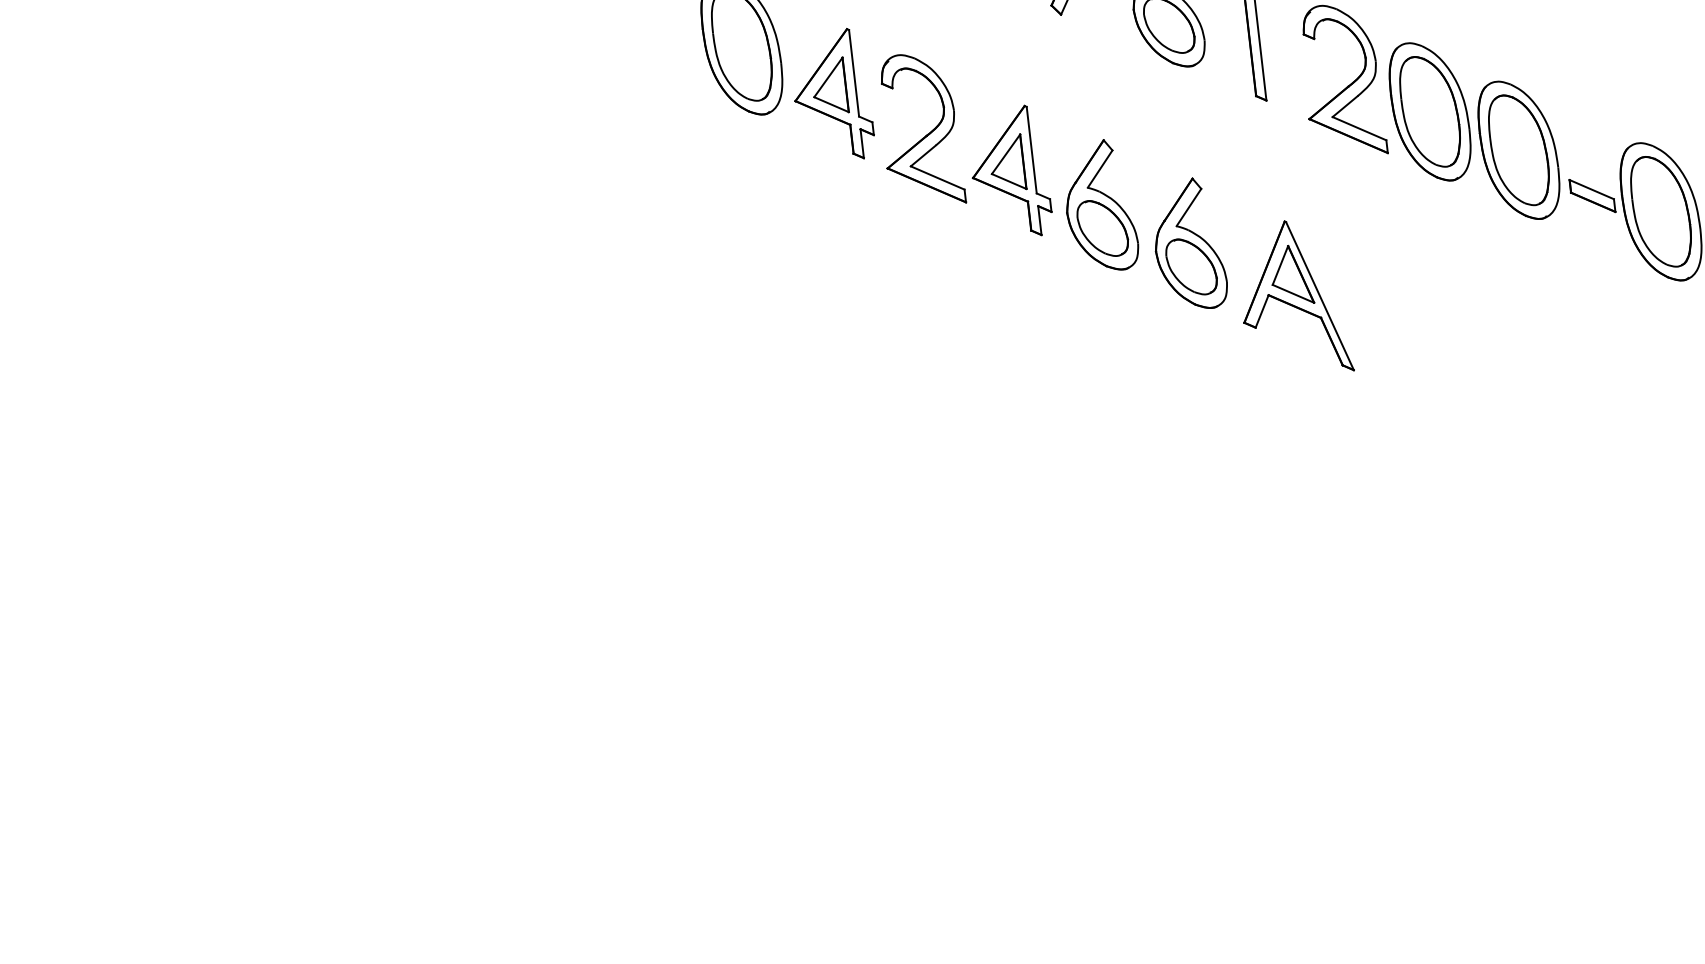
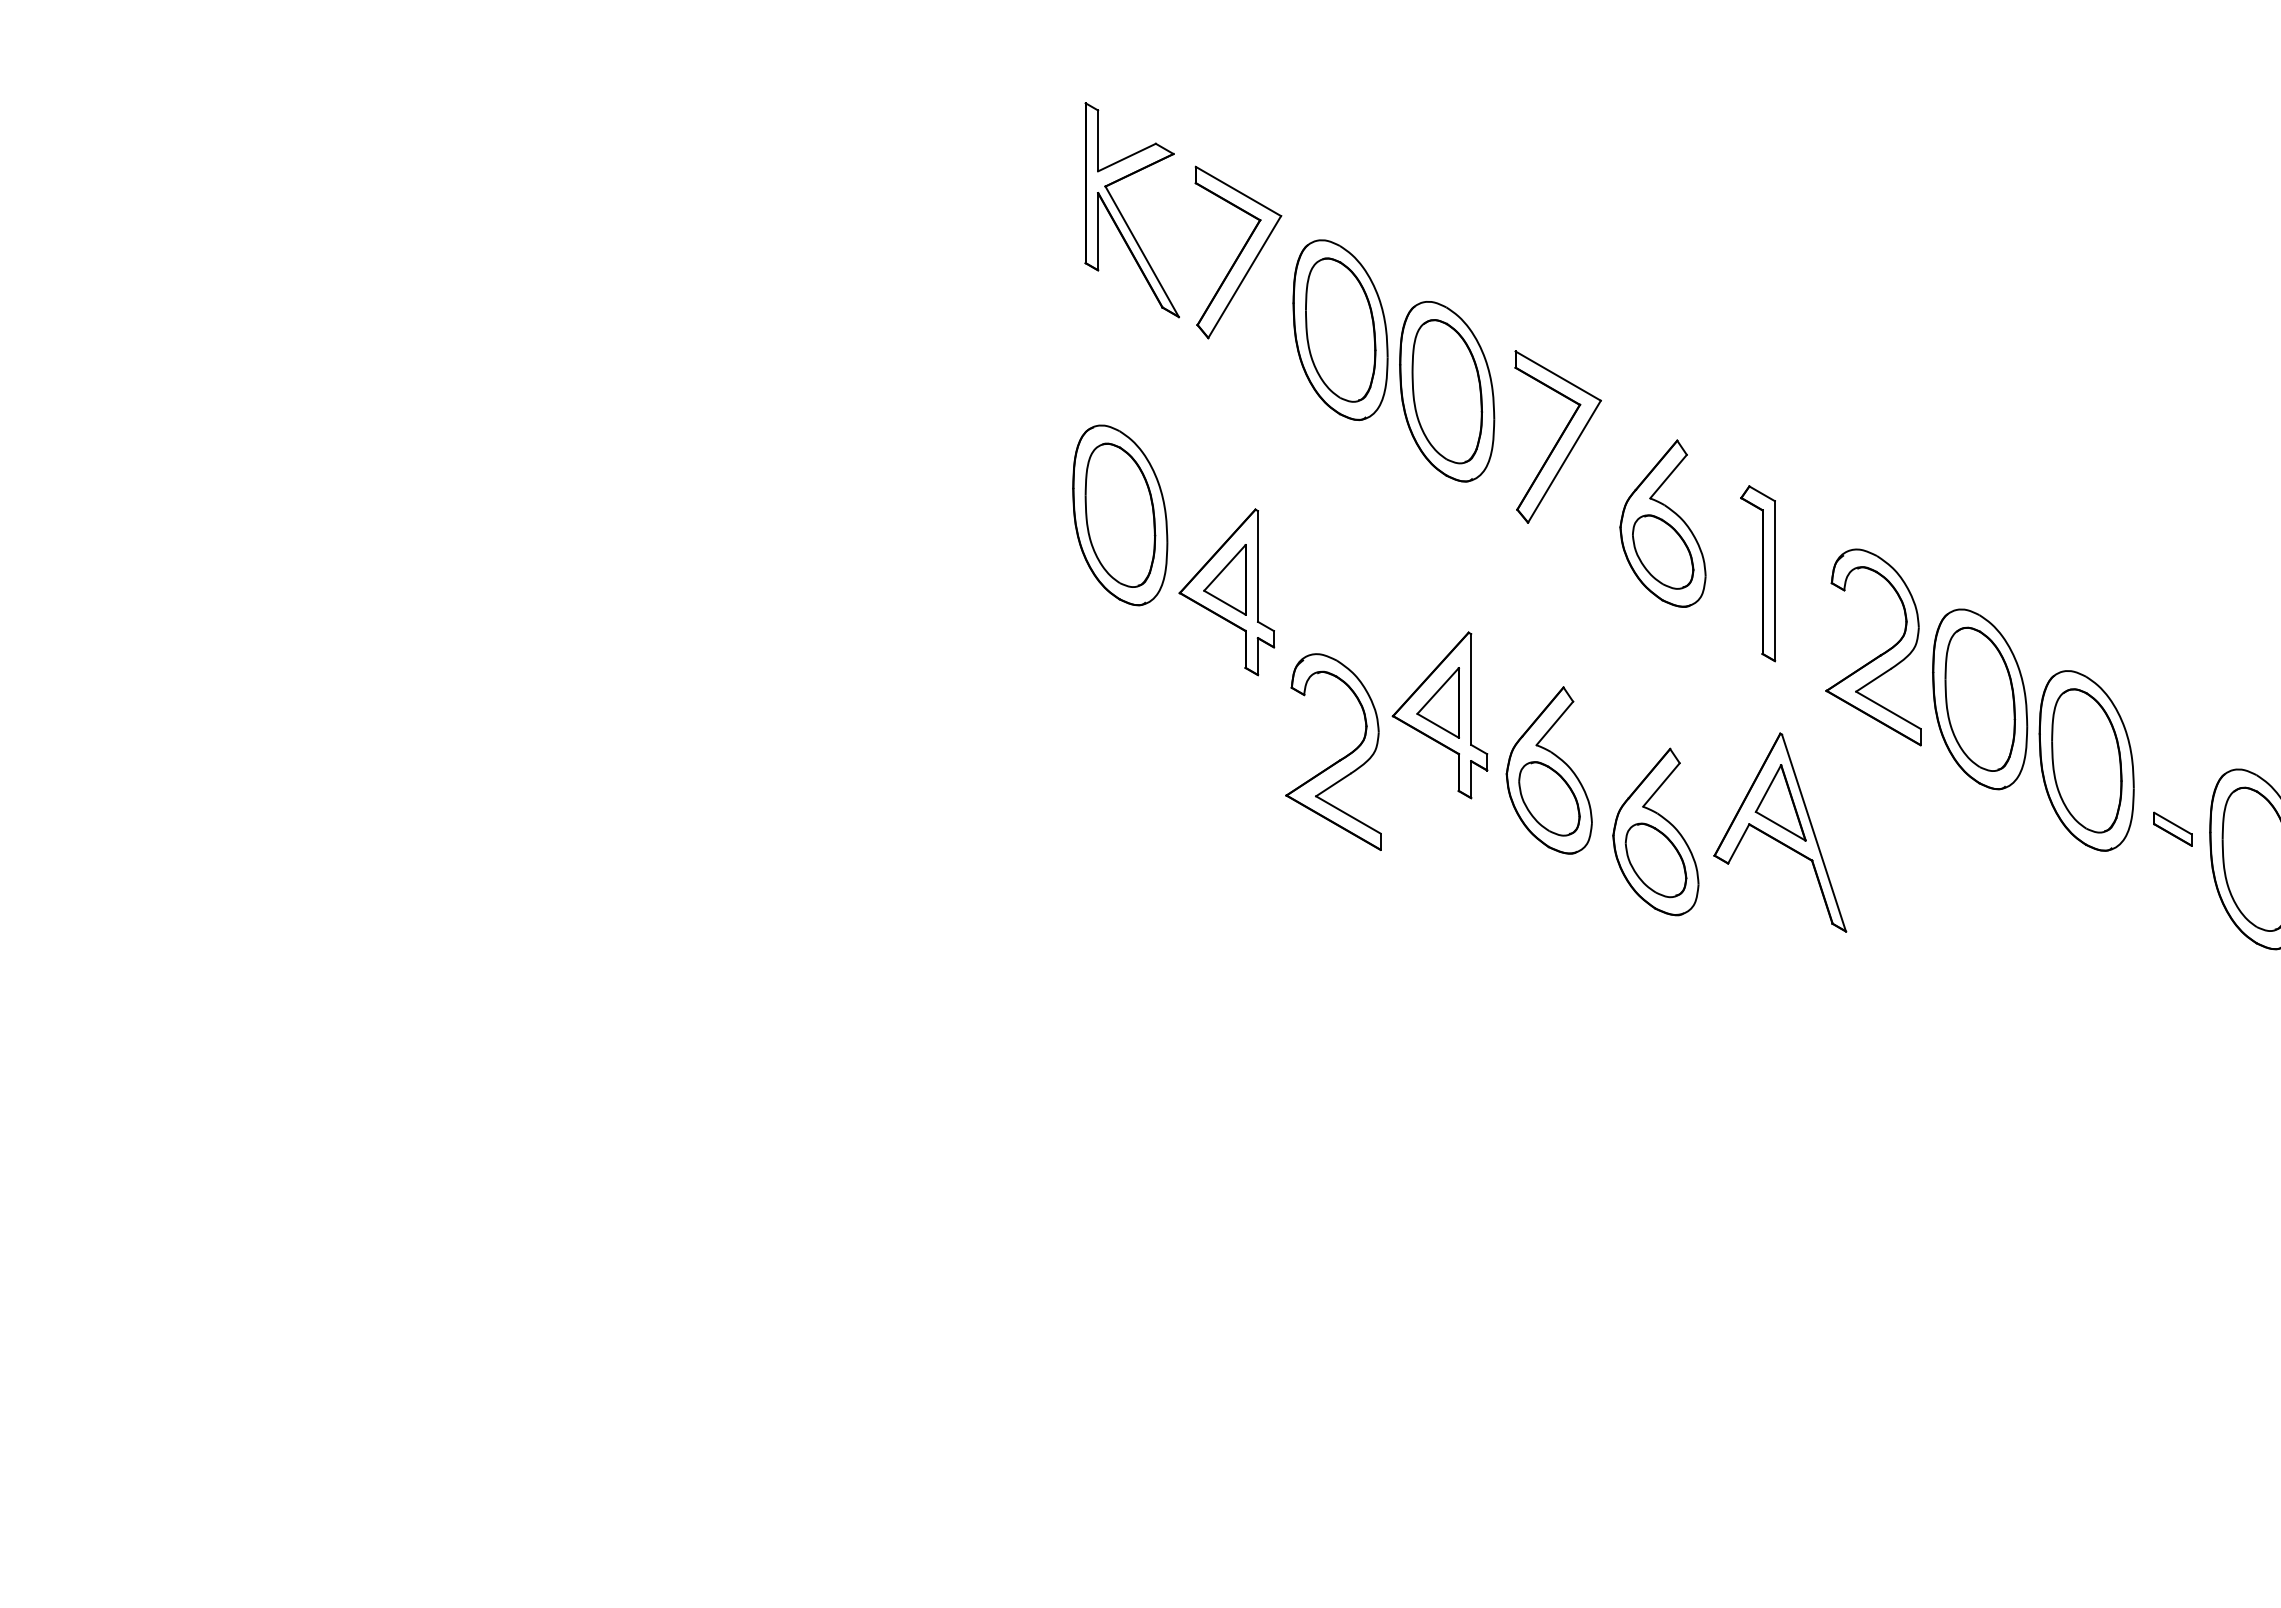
part: (924, 136) -> (1337, 760), moved
part: (1592, 195) -> (2172, 828), size x0.7
part: (1293, 298) -> (1780, 832), moved

